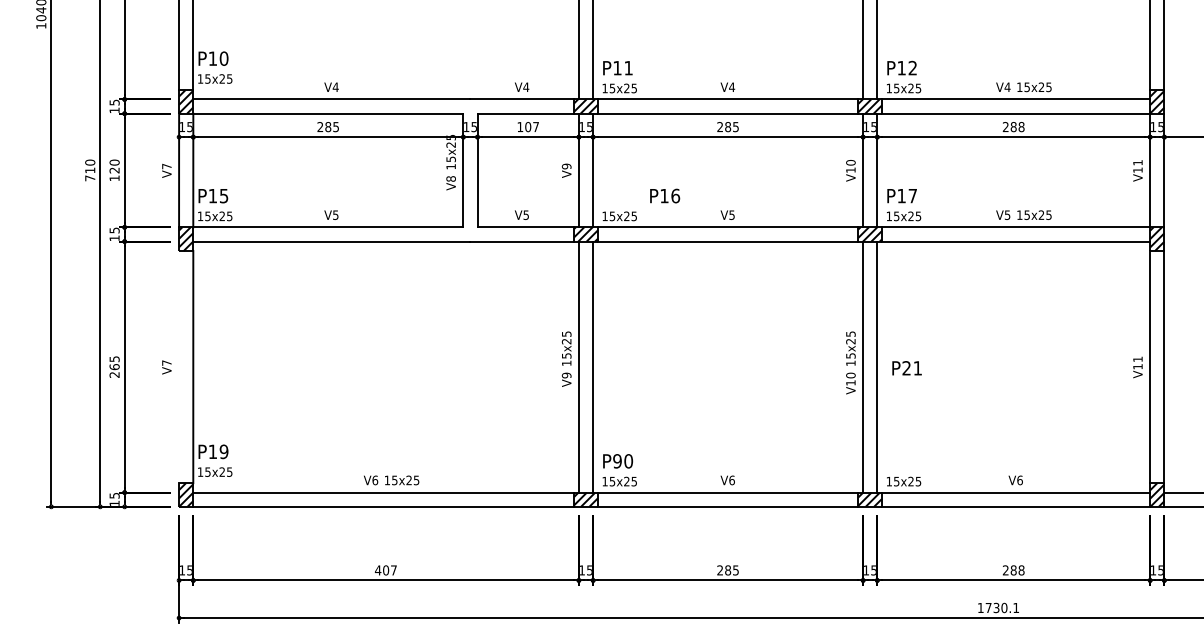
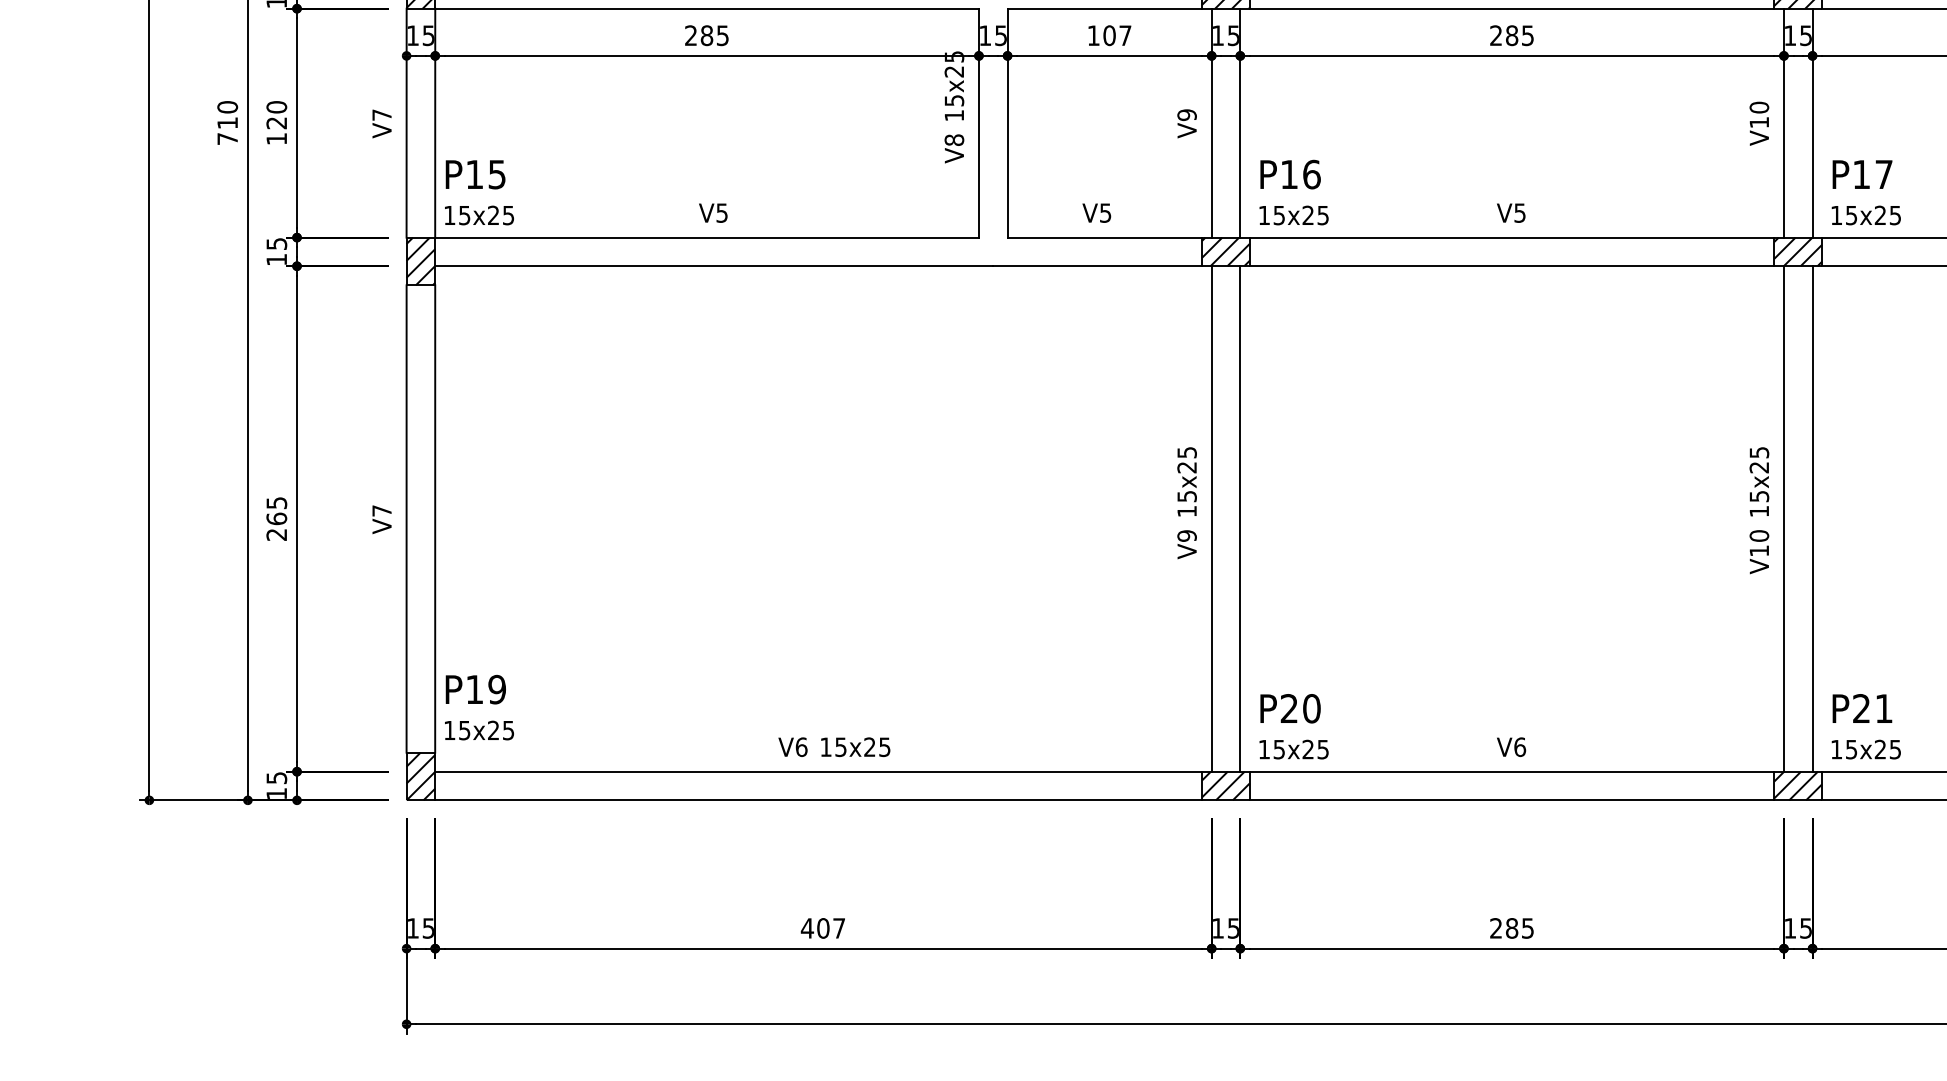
text: (665, 195) -> (1291, 173), moved
line: (179, 367) -> (407, 519), added
text: (906, 368) -> (1861, 709), moved
text: (617, 461) -> (1289, 709), P90 -> P20

